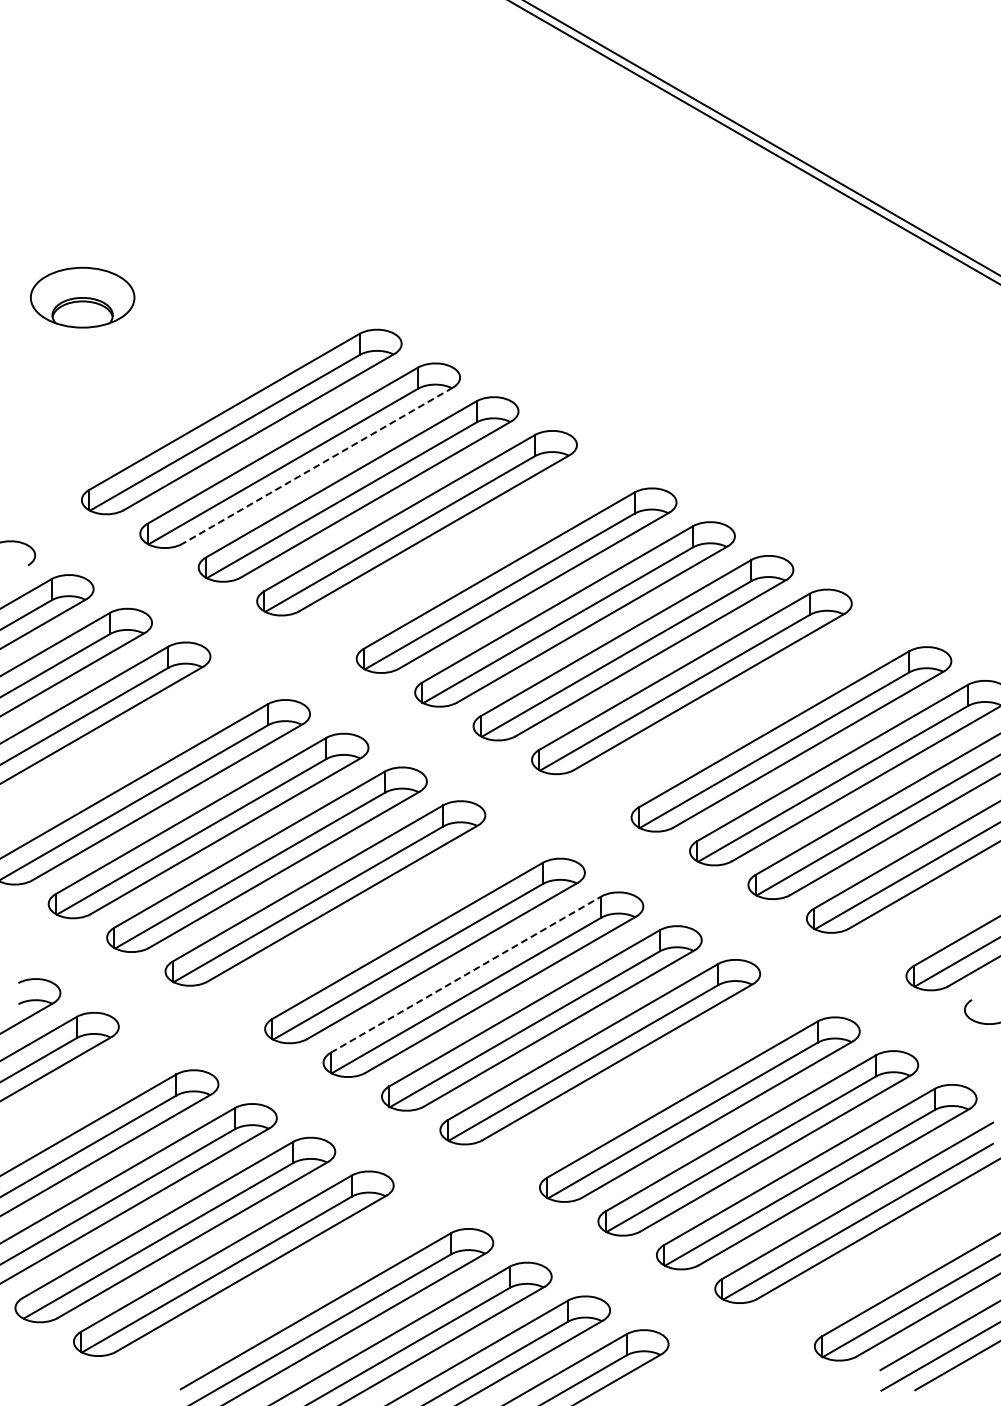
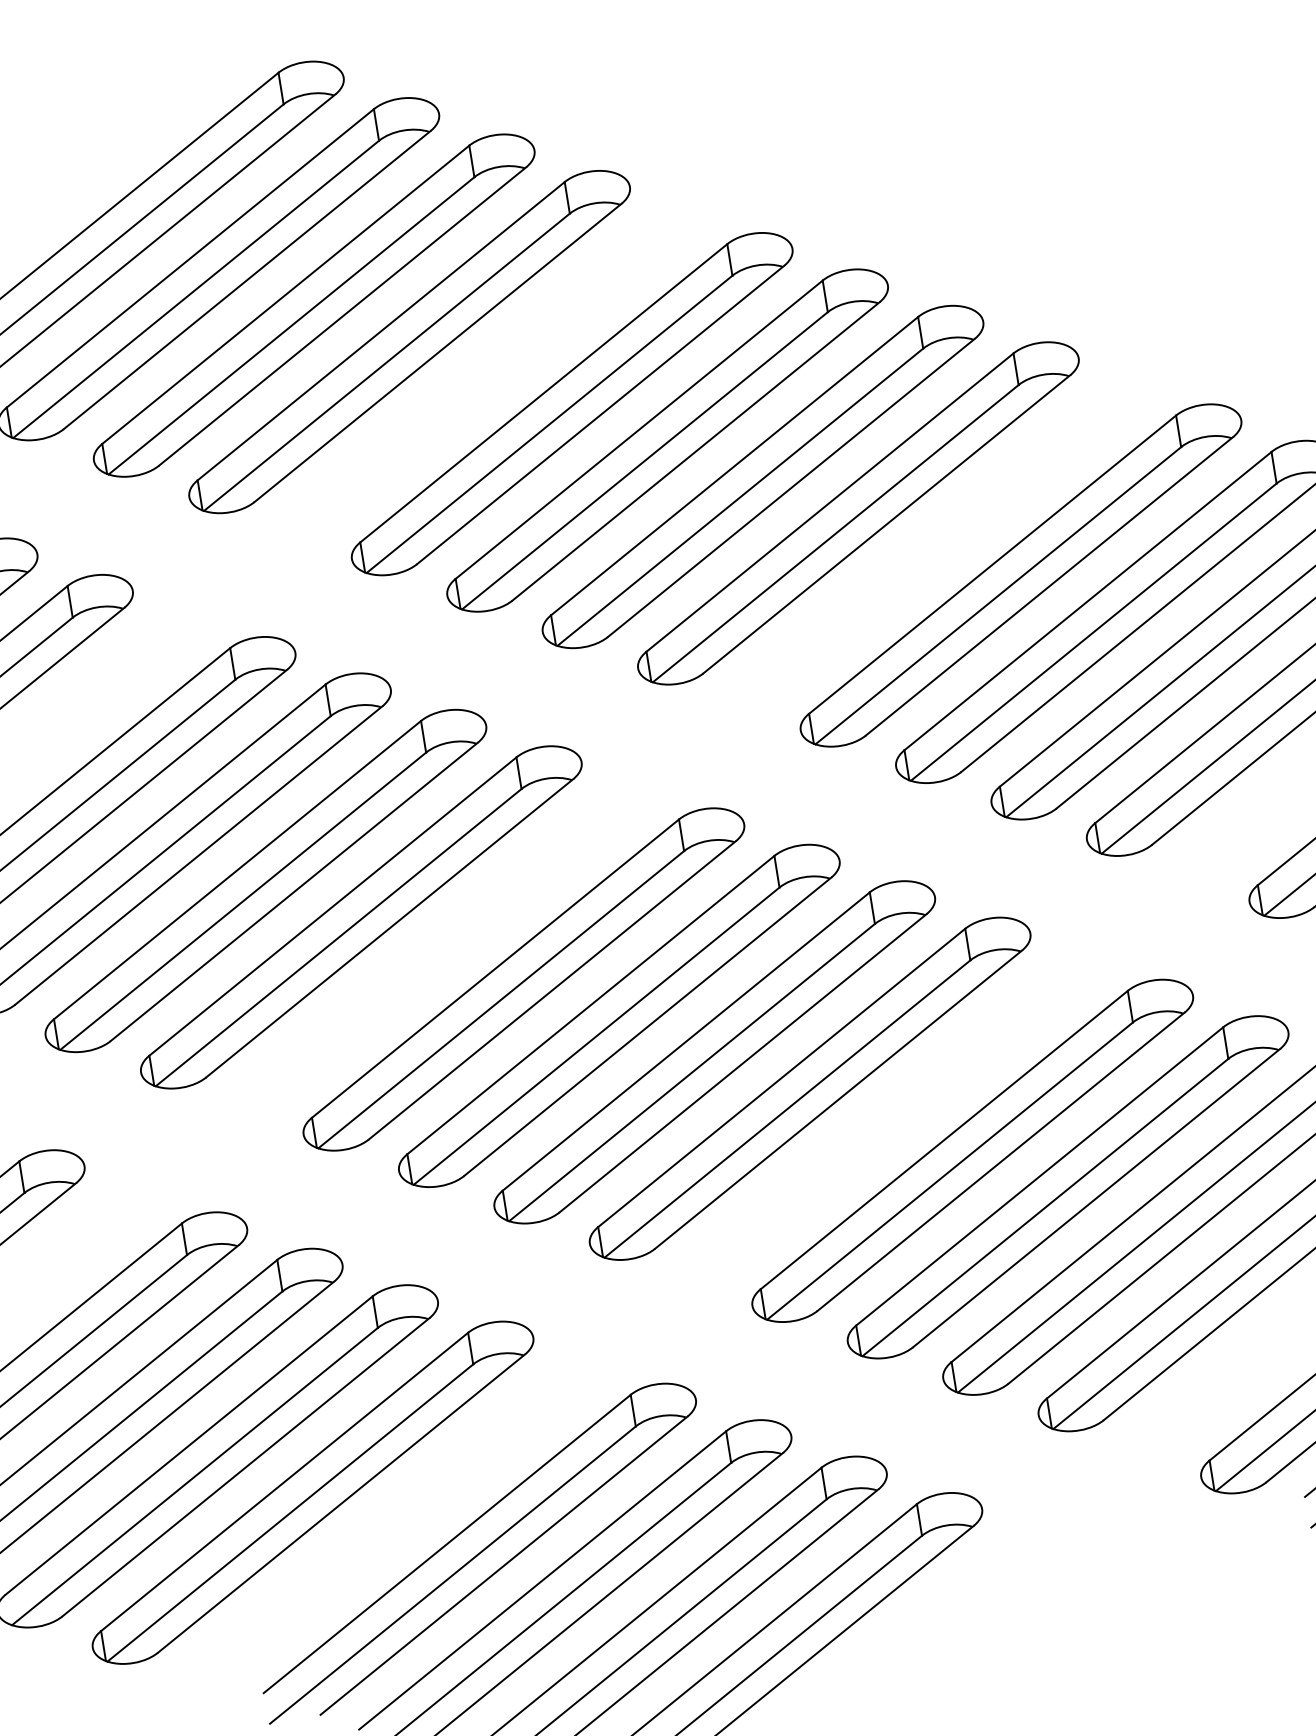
line: (317, 466) -> (247, 281), dashed -> solid
line: (466, 974) -> (591, 1004), dashed -> solid

